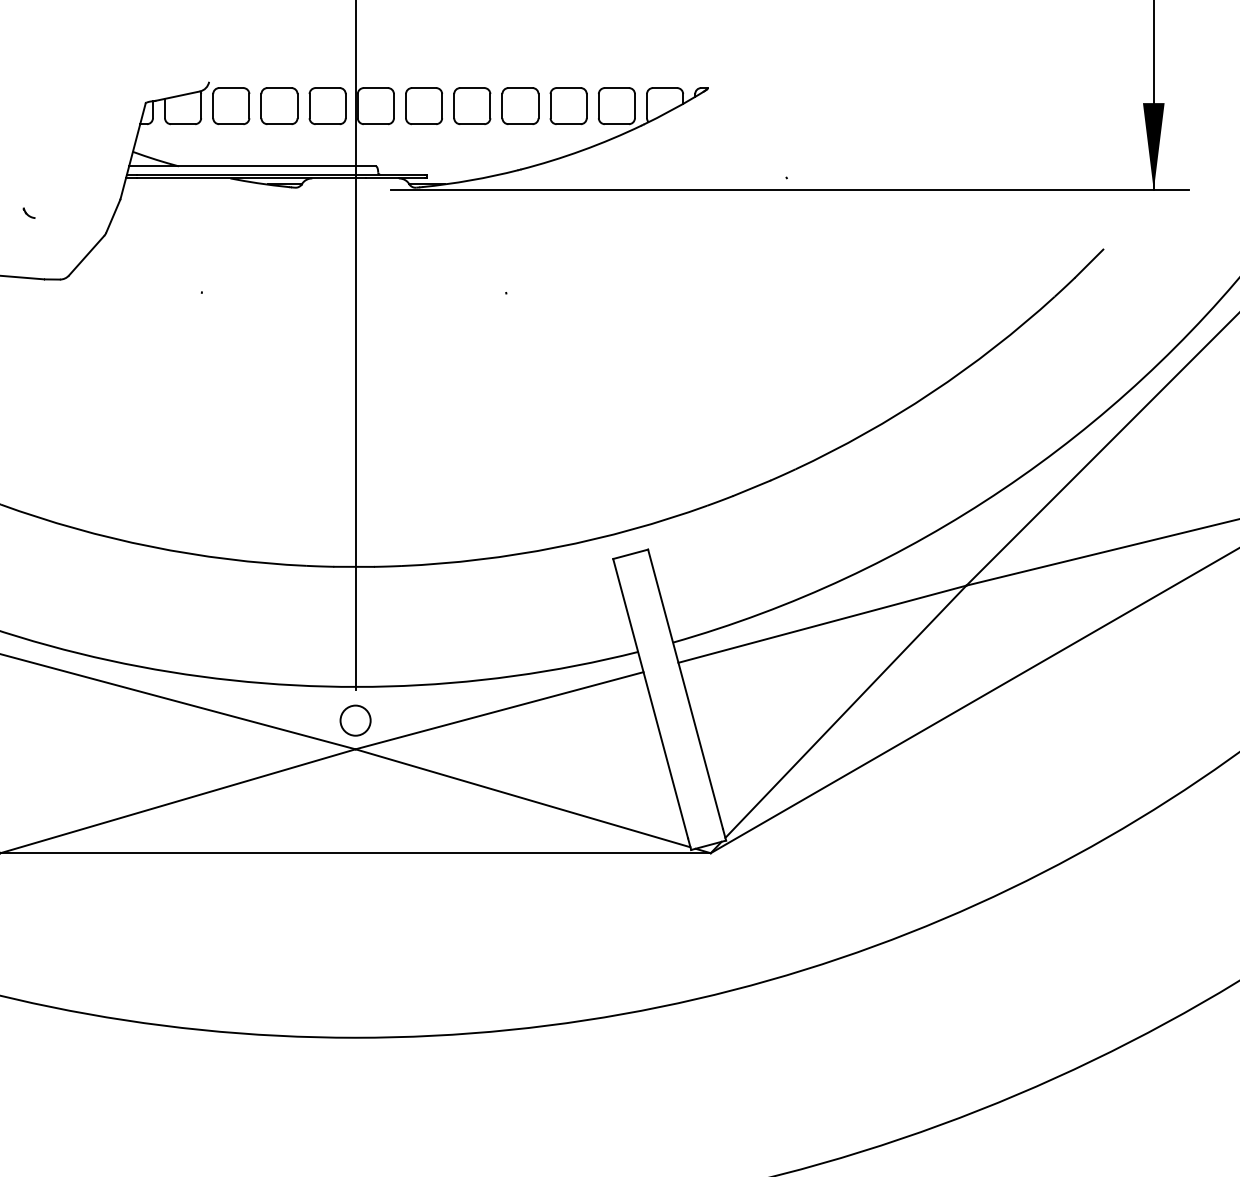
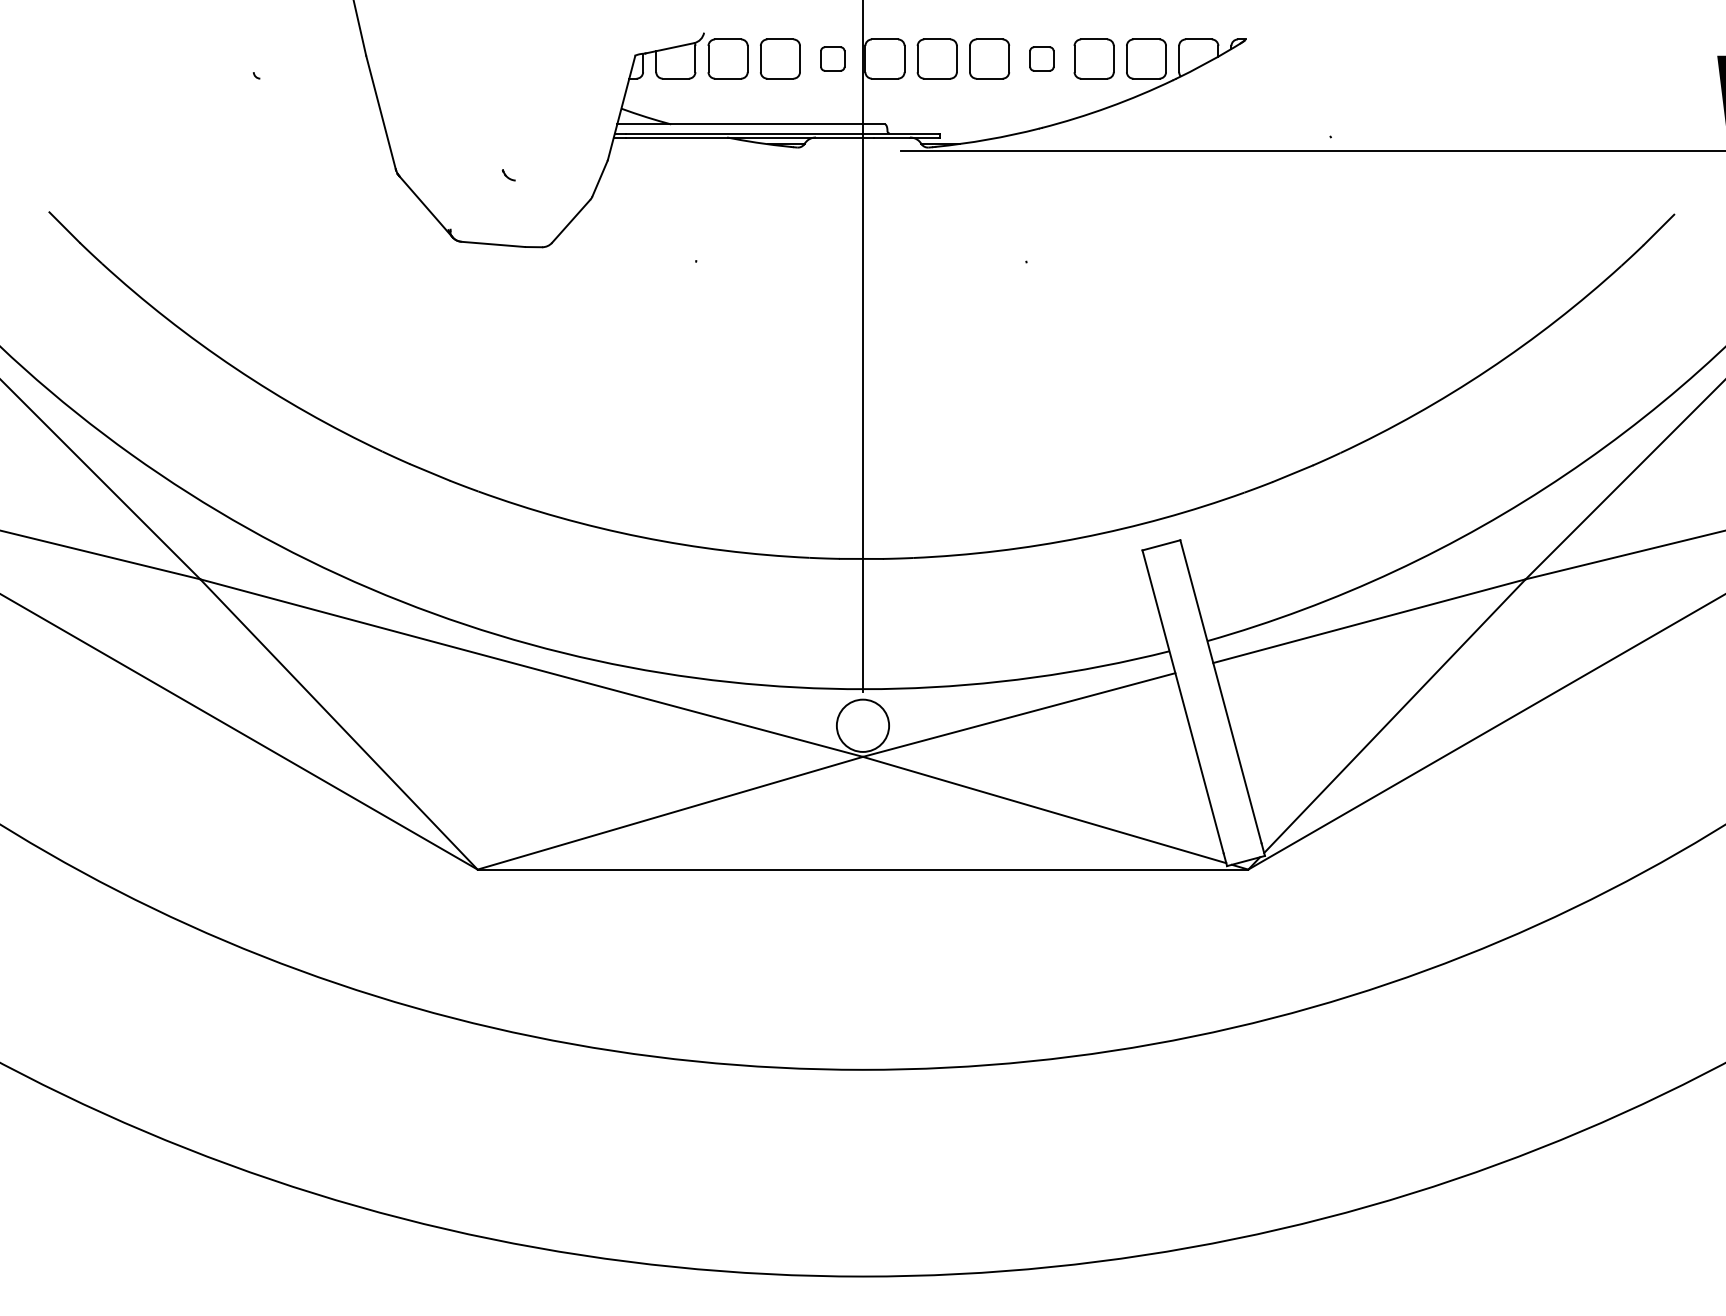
part: (327, 105) -> (832, 58), size x0.6
part: (520, 105) -> (1041, 58), size x0.6
circle: (355, 720) -> (862, 725), size x1.6

